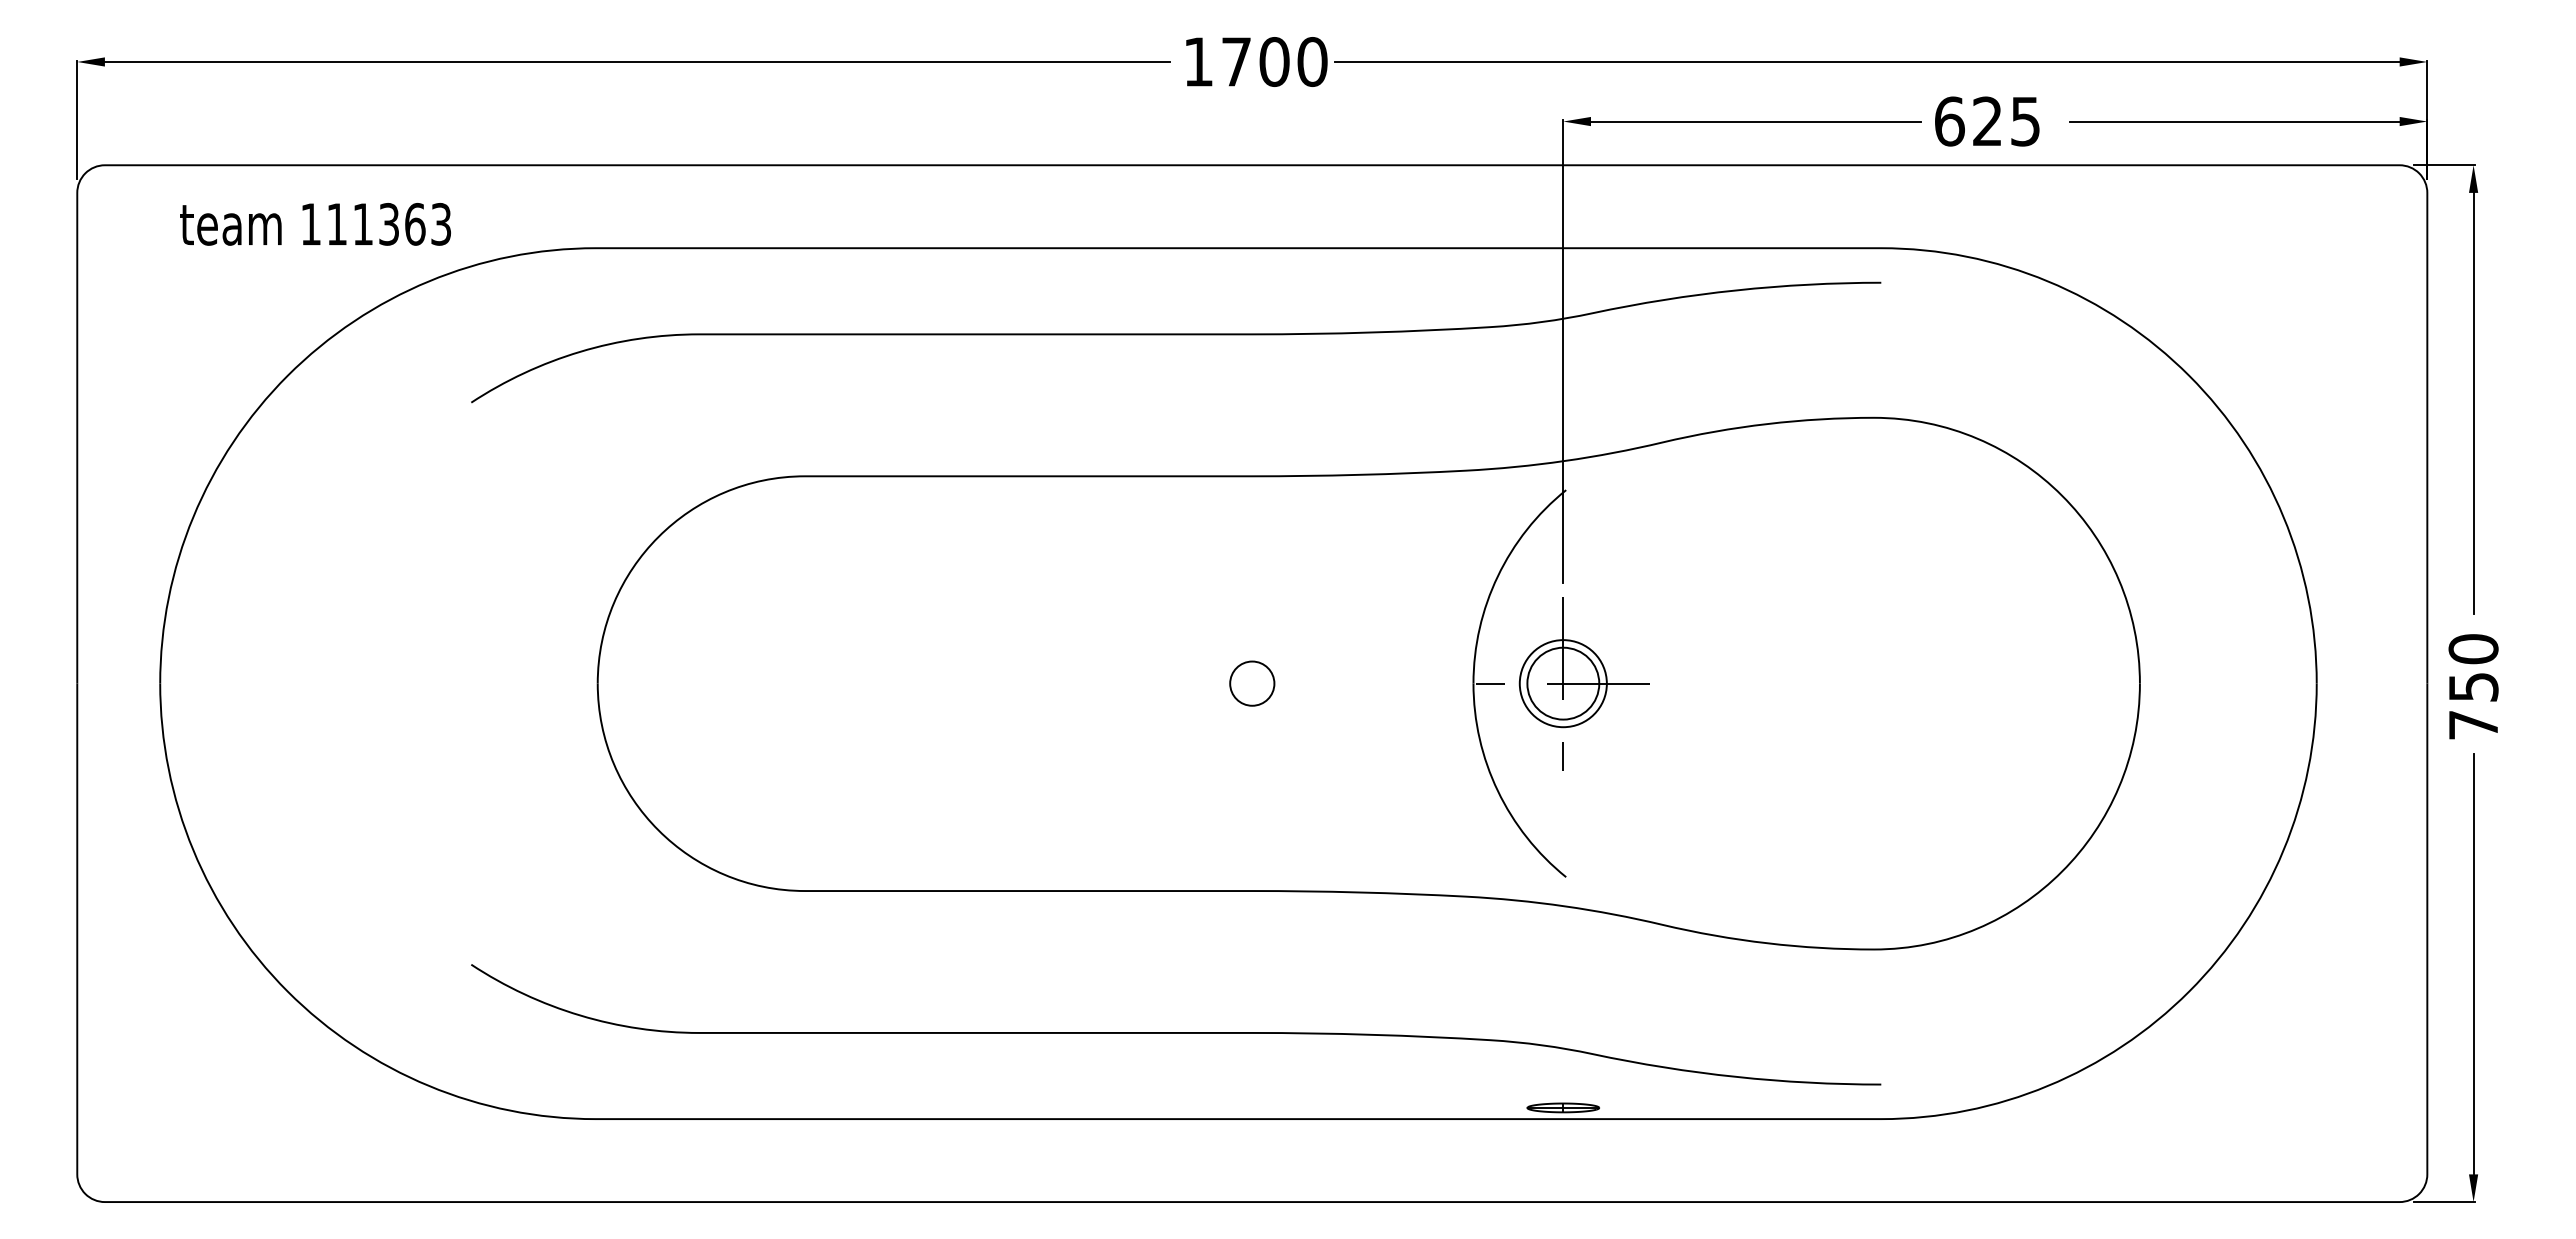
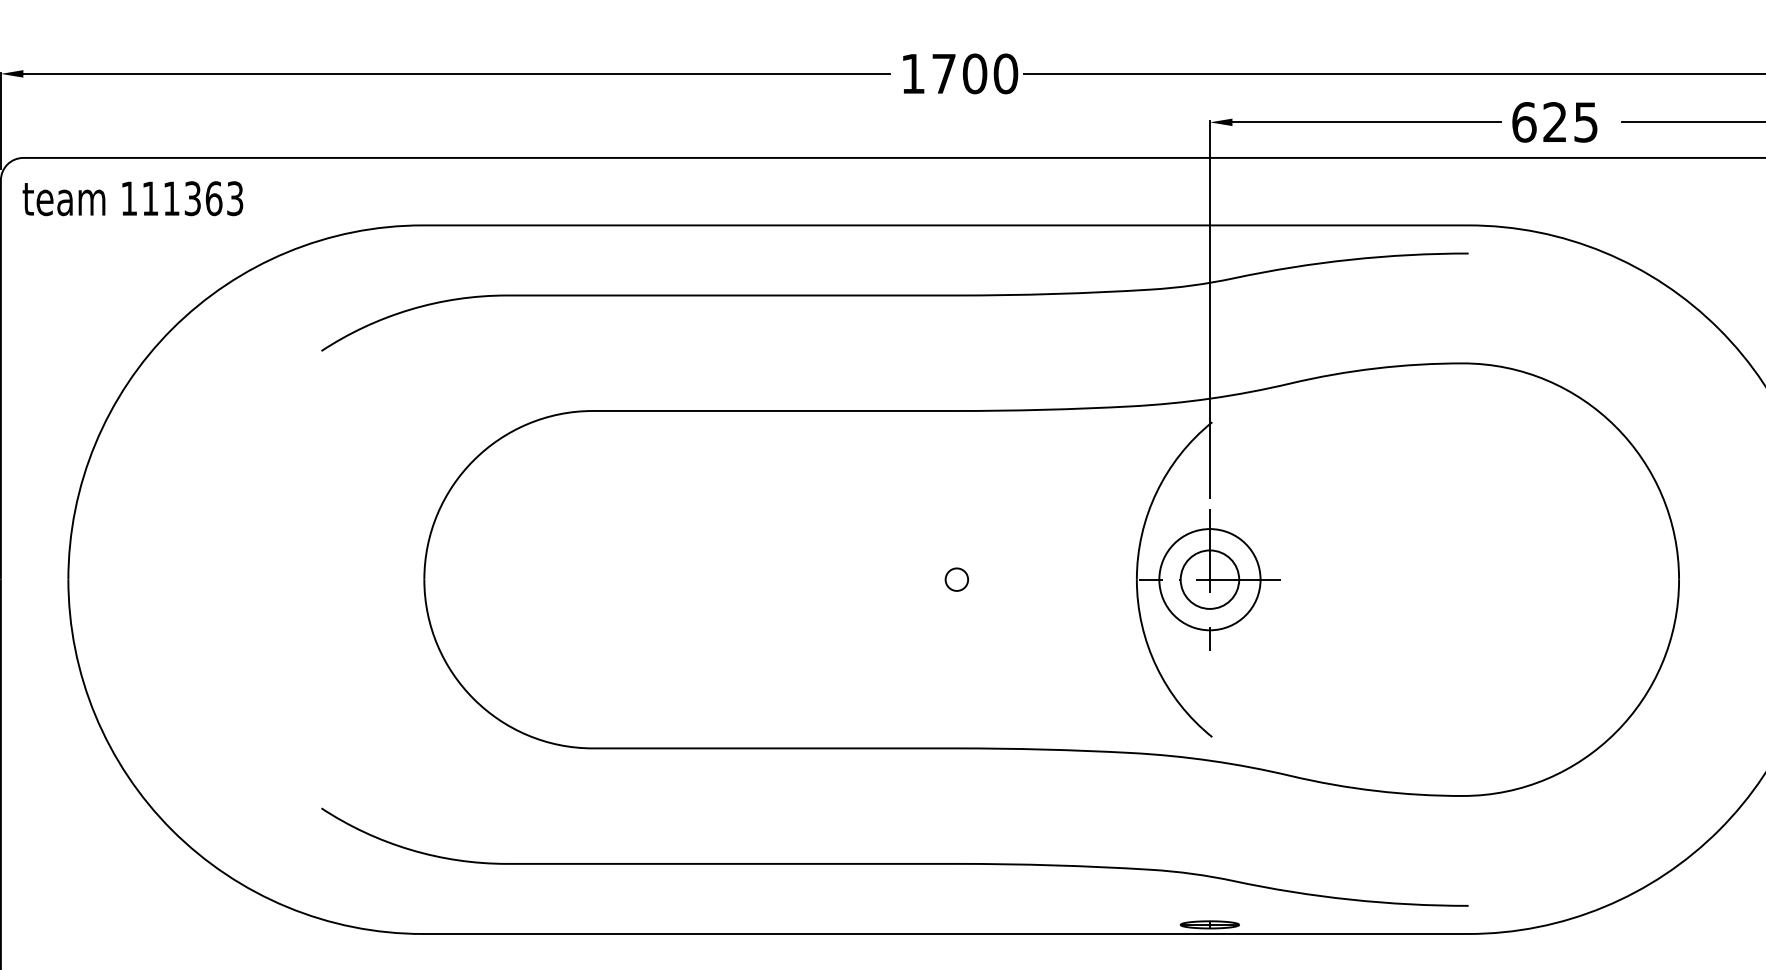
text: (315, 224) -> (132, 198), moved
circle: (1252, 683) -> (957, 579), size x0.62
circle: (1563, 683) -> (1210, 579), size x1.43

